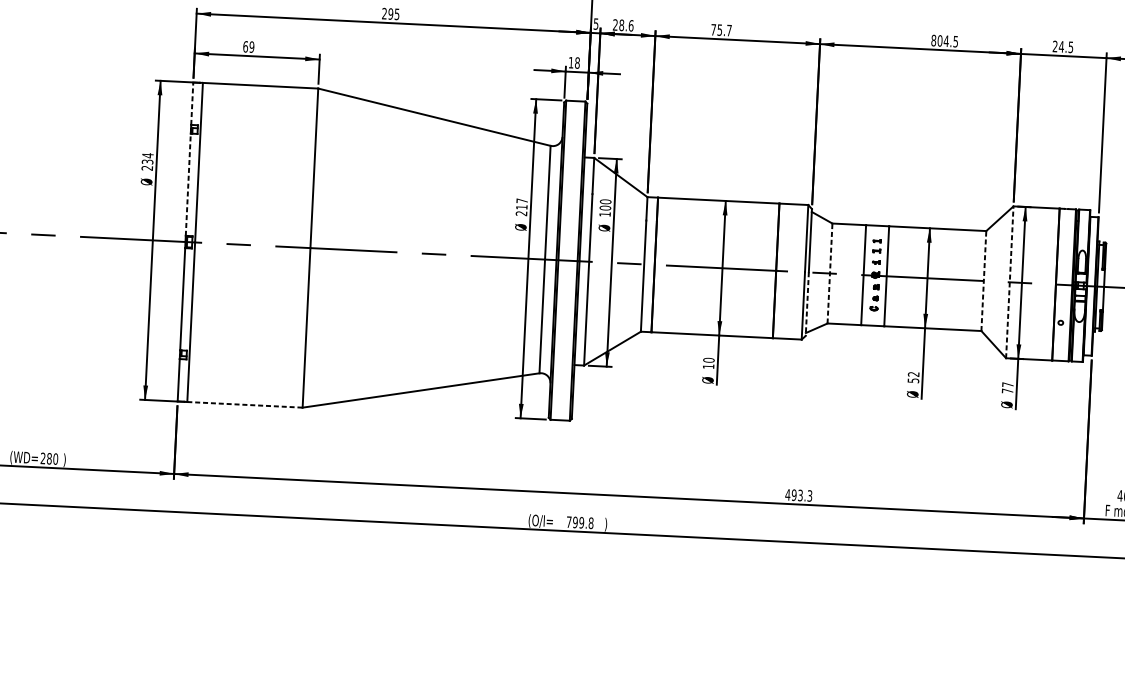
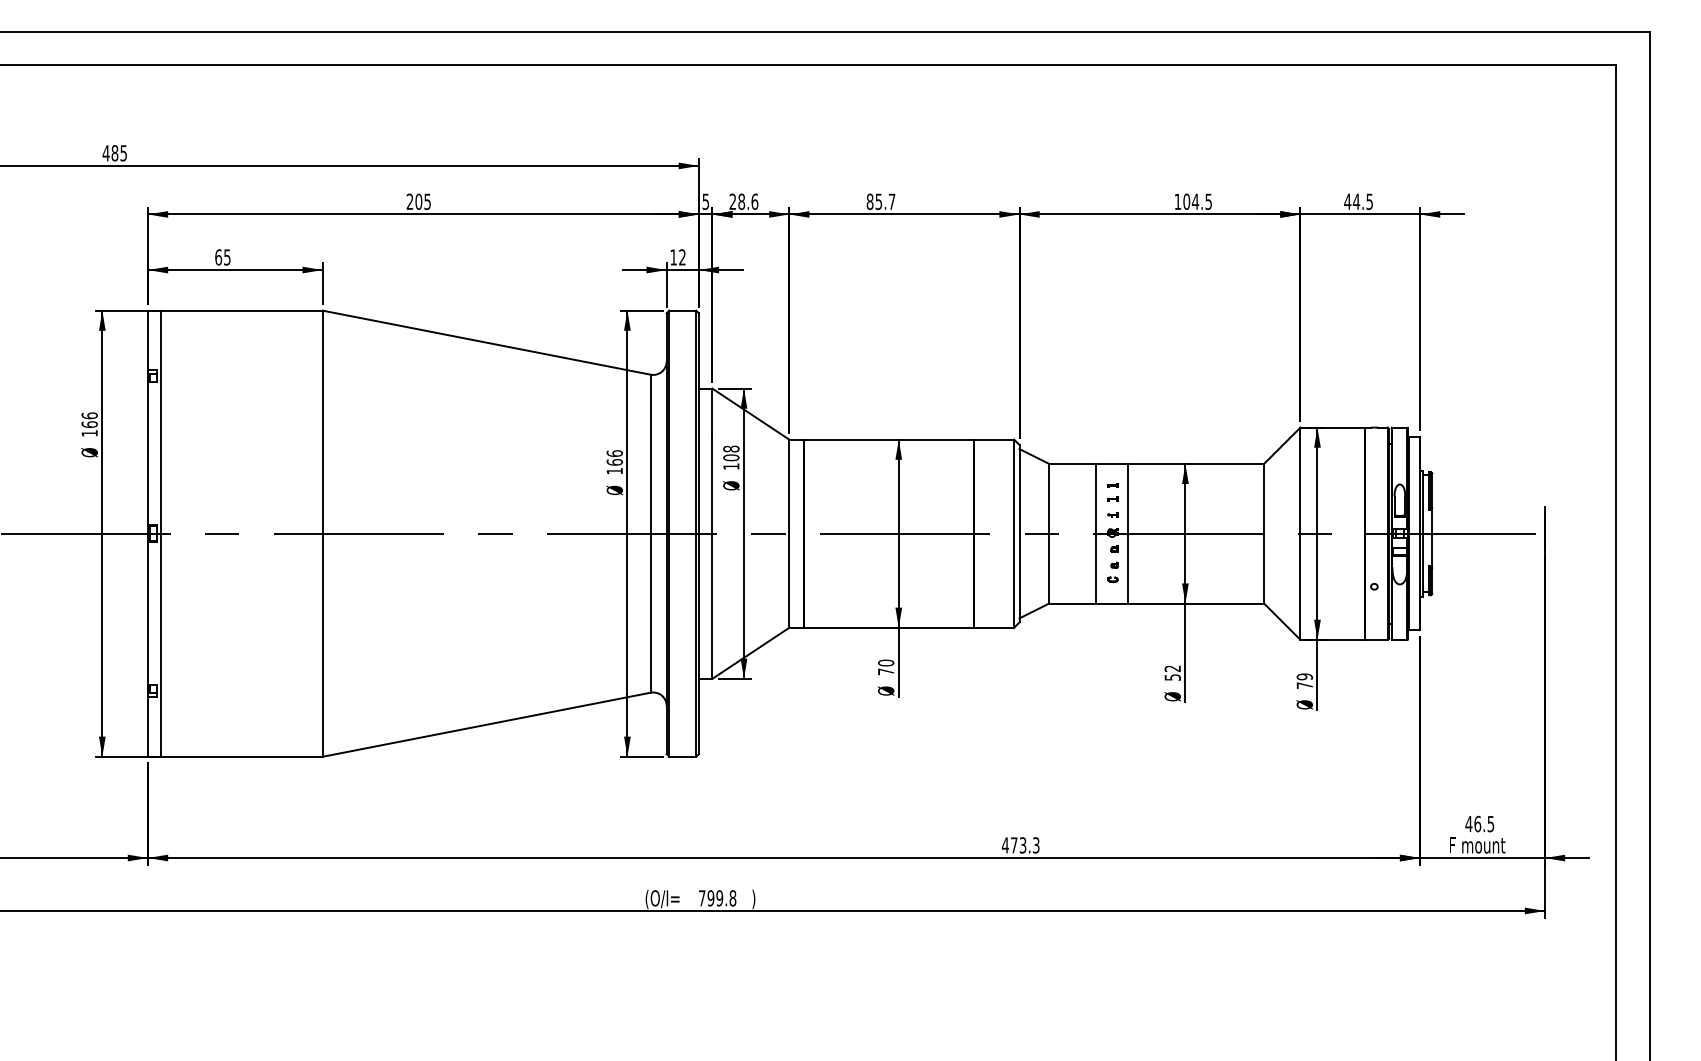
text: (390, 13) -> (418, 201), 295 -> 205
text: (713, 29) -> (869, 201), 75.7 -> 85.7
text: (933, 40) -> (1177, 201), 804.5 -> 104.5
text: (1055, 46) -> (1347, 201), 24.5 -> 44.5
text: (251, 47) -> (226, 257), 69 -> 65
text: (577, 63) -> (682, 257), 18 -> 12
line: (191, 103) -> (147, 340), dashed -> solid
text: (147, 161) -> (89, 424), 234 -> 166
line: (187, 184) -> (147, 453), dashed -> solid
text: (605, 201) -> (731, 448), 100 -> 108
text: (521, 207) -> (614, 462), 217 -> 166
line: (830, 273) -> (1049, 533), dashed -> solid
line: (984, 280) -> (1264, 533), dashed -> solid
line: (1009, 282) -> (1300, 533), dashed -> solid
line: (807, 303) -> (1019, 577), dashed -> solid
text: (708, 366) -> (886, 671), 10 -> 70
text: (1007, 384) -> (1304, 676), 77 -> 79
line: (245, 404) -> (242, 756), dashed -> solid
text: (793, 495) -> (1013, 845), 493.3 -> 473.3

